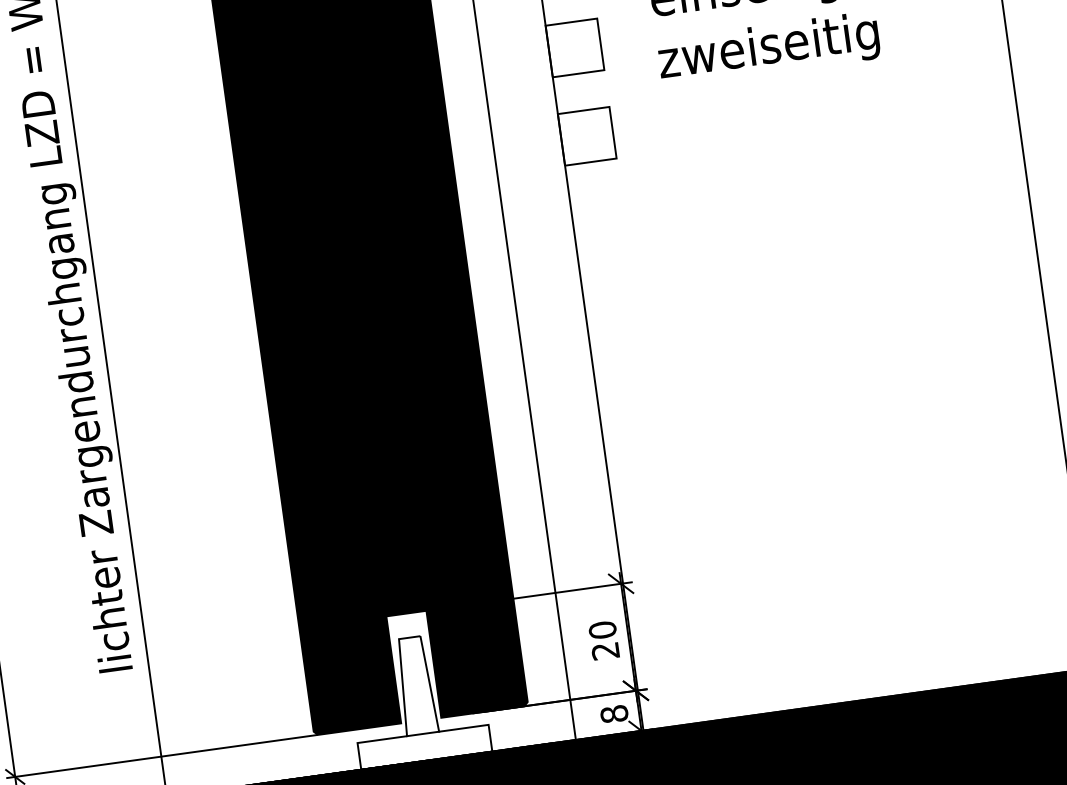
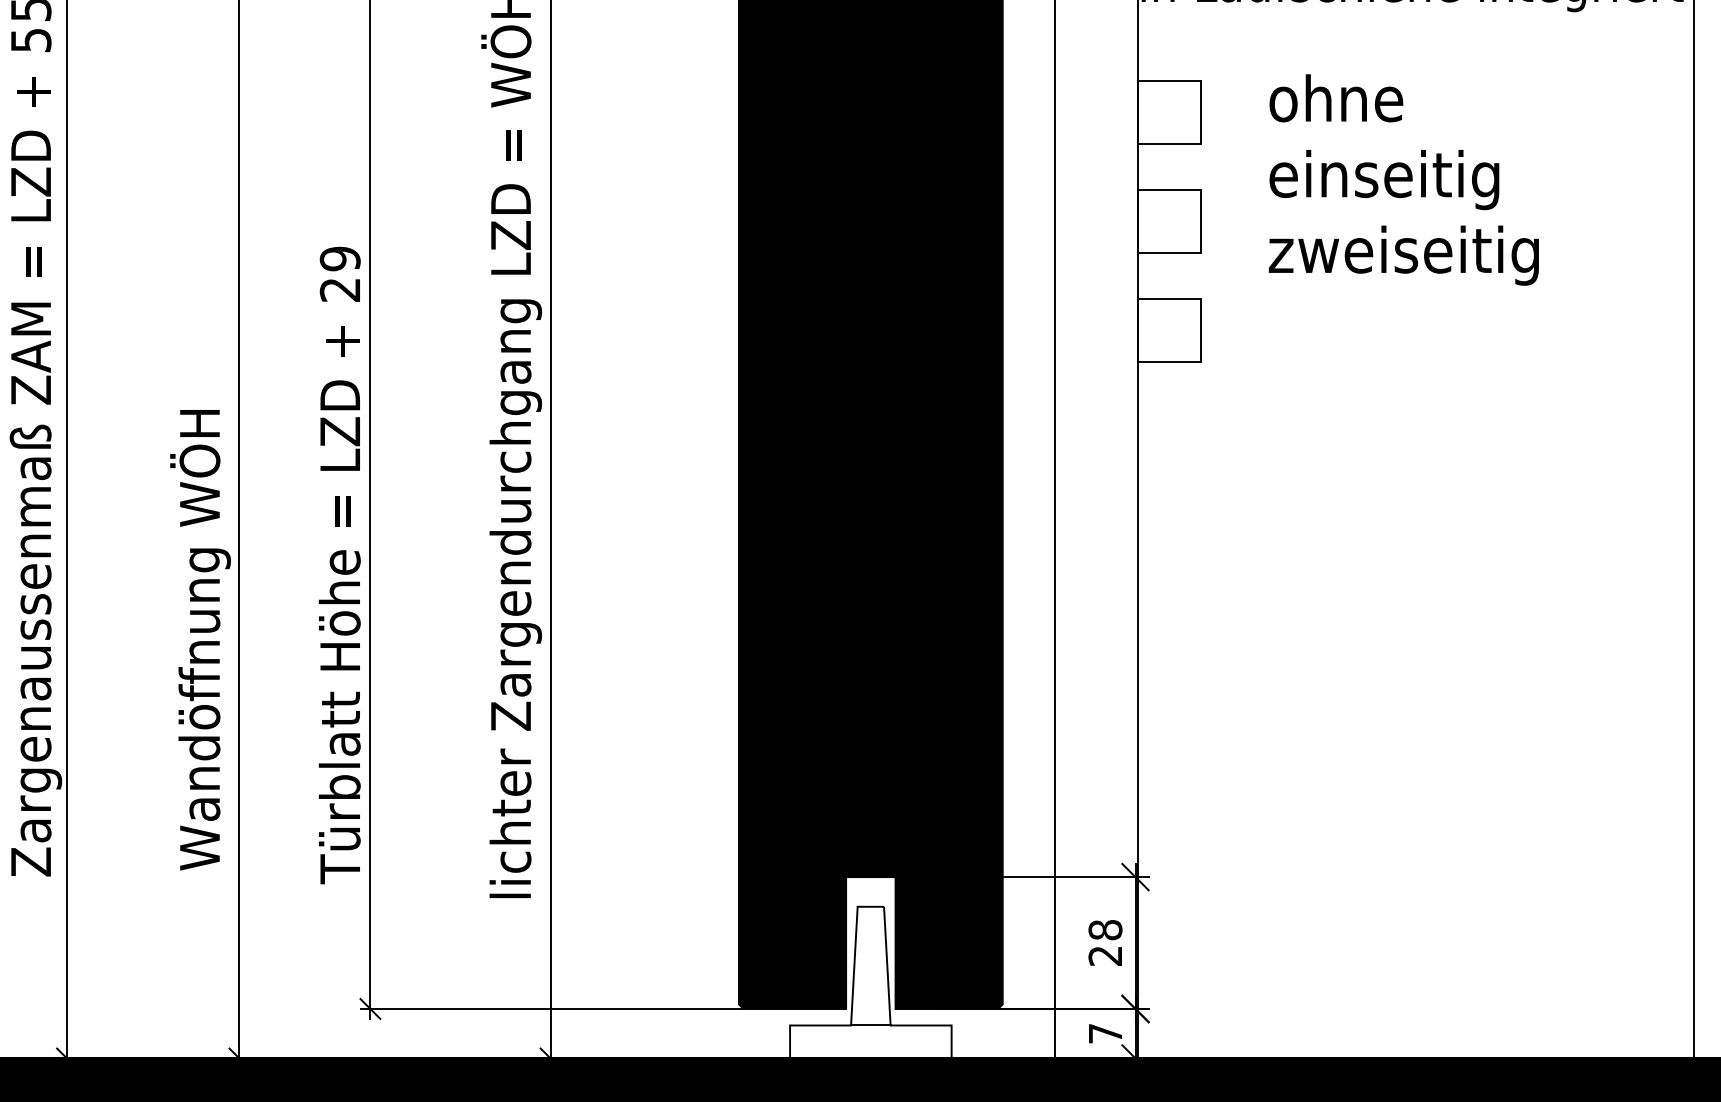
text: (602, 629) -> (1105, 929), 20 -> 28
text: (614, 714) -> (1105, 1033), 8 -> 7

